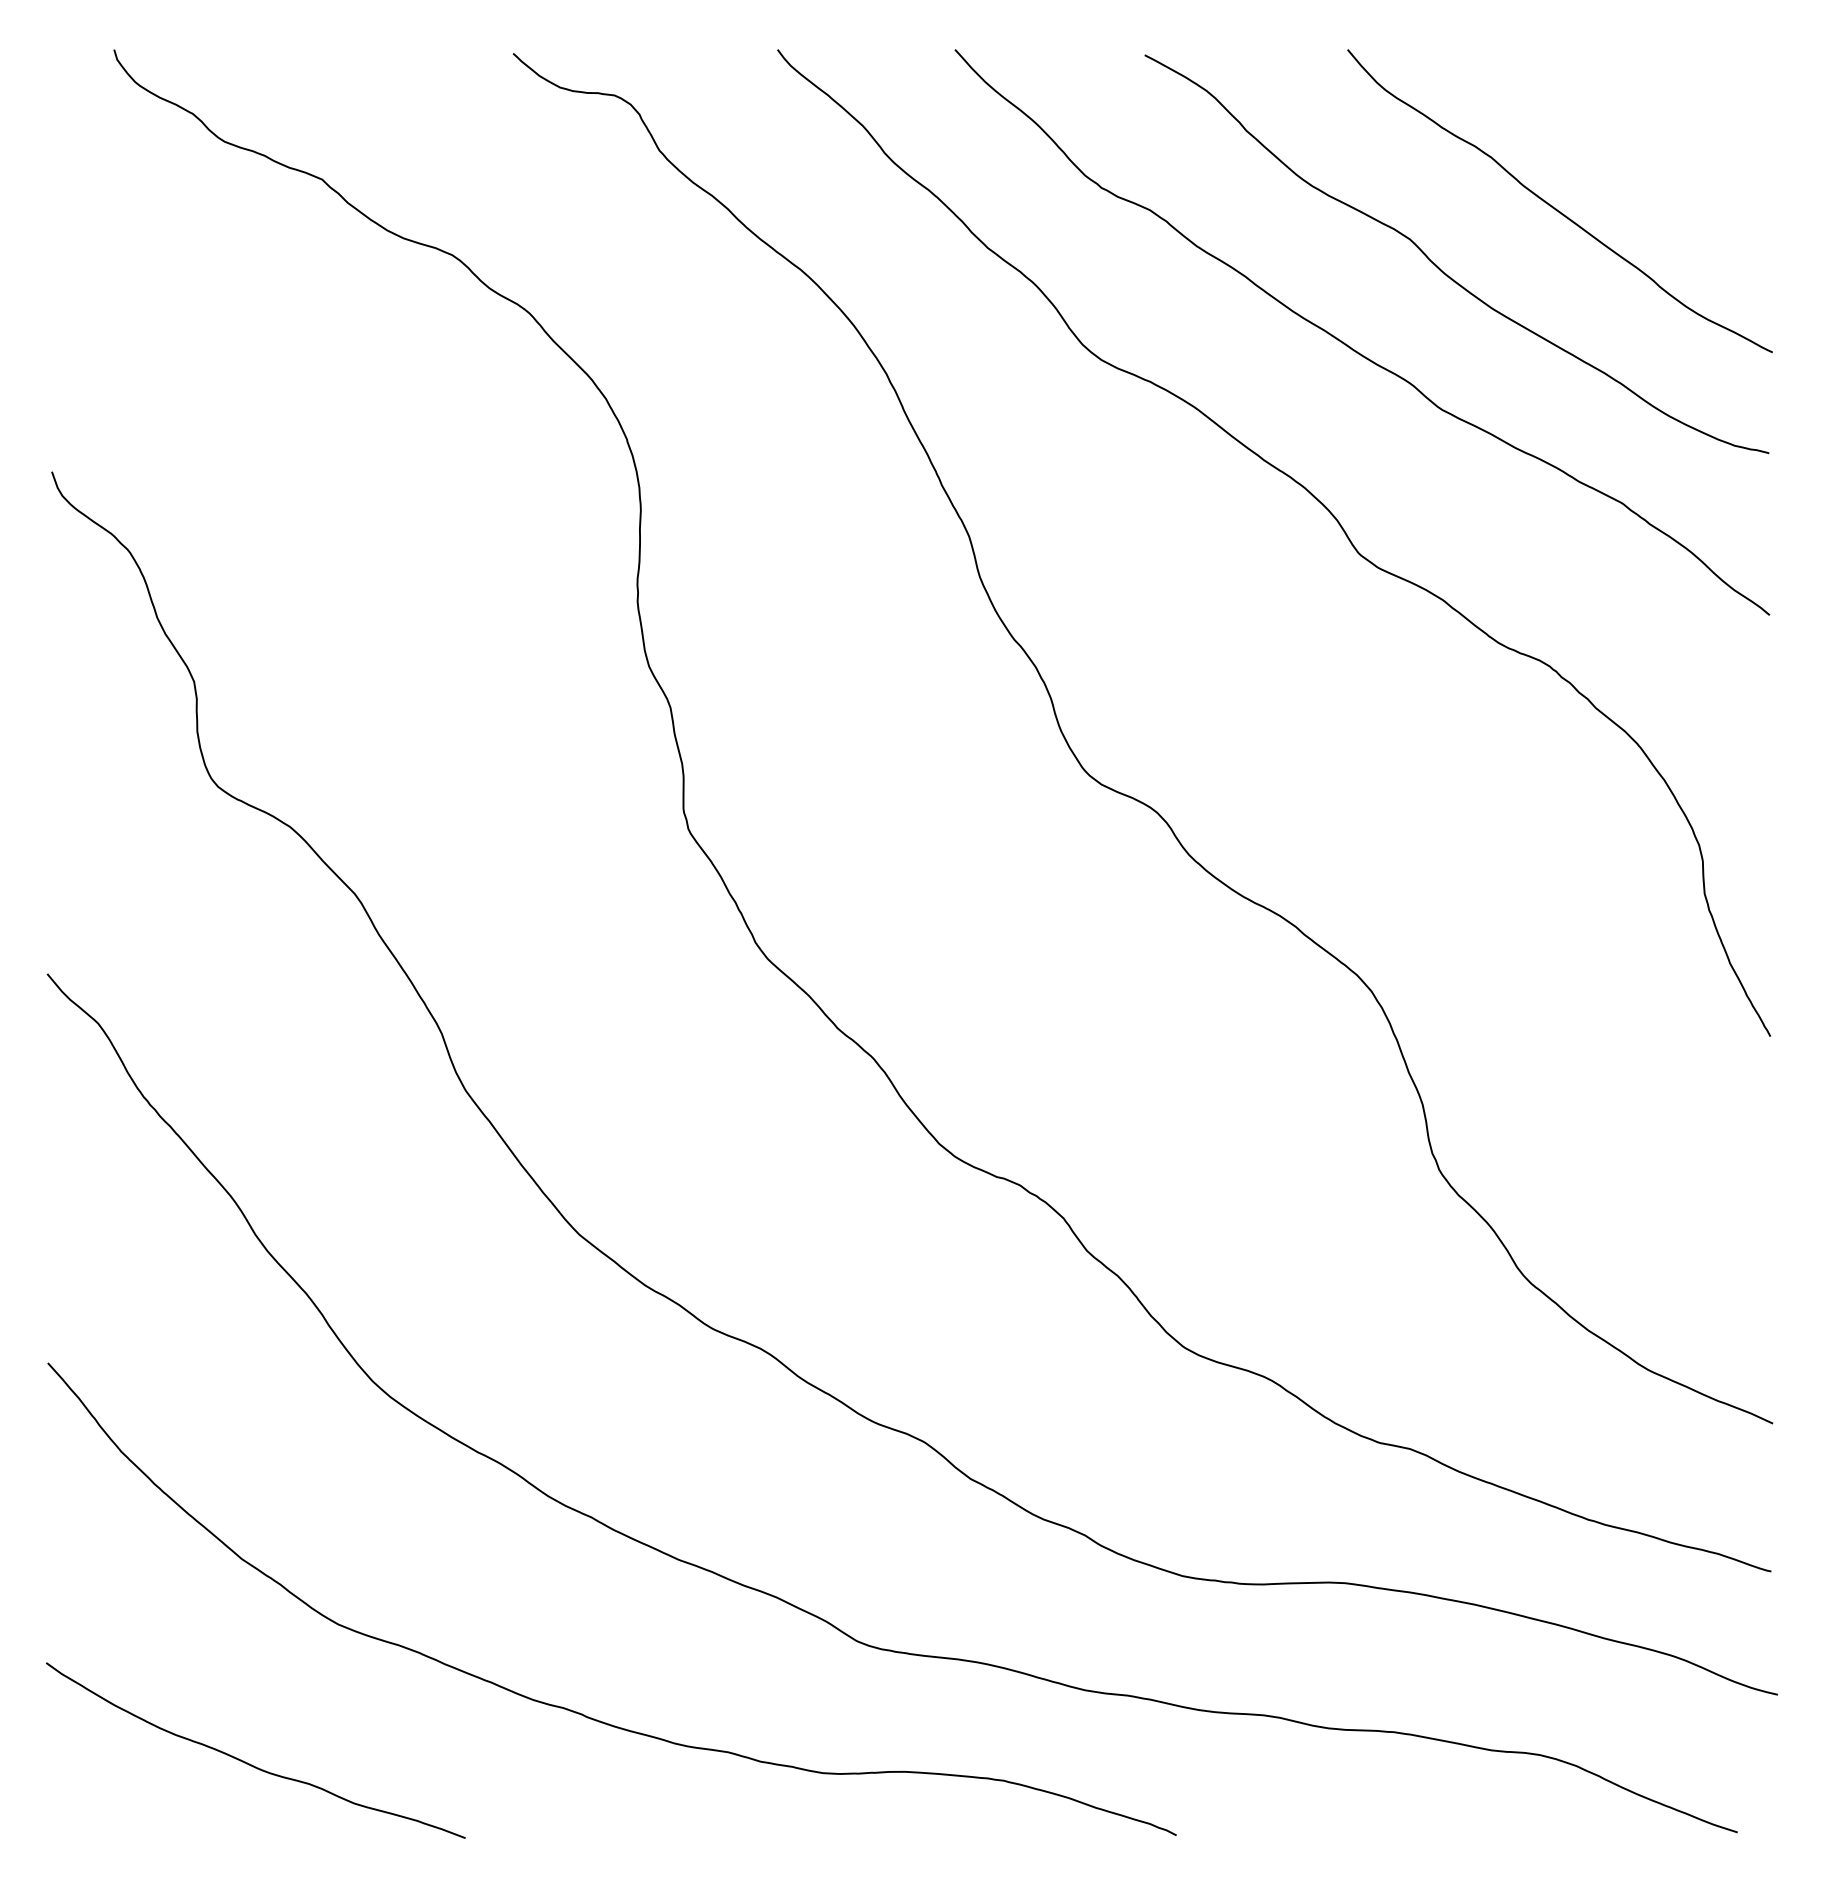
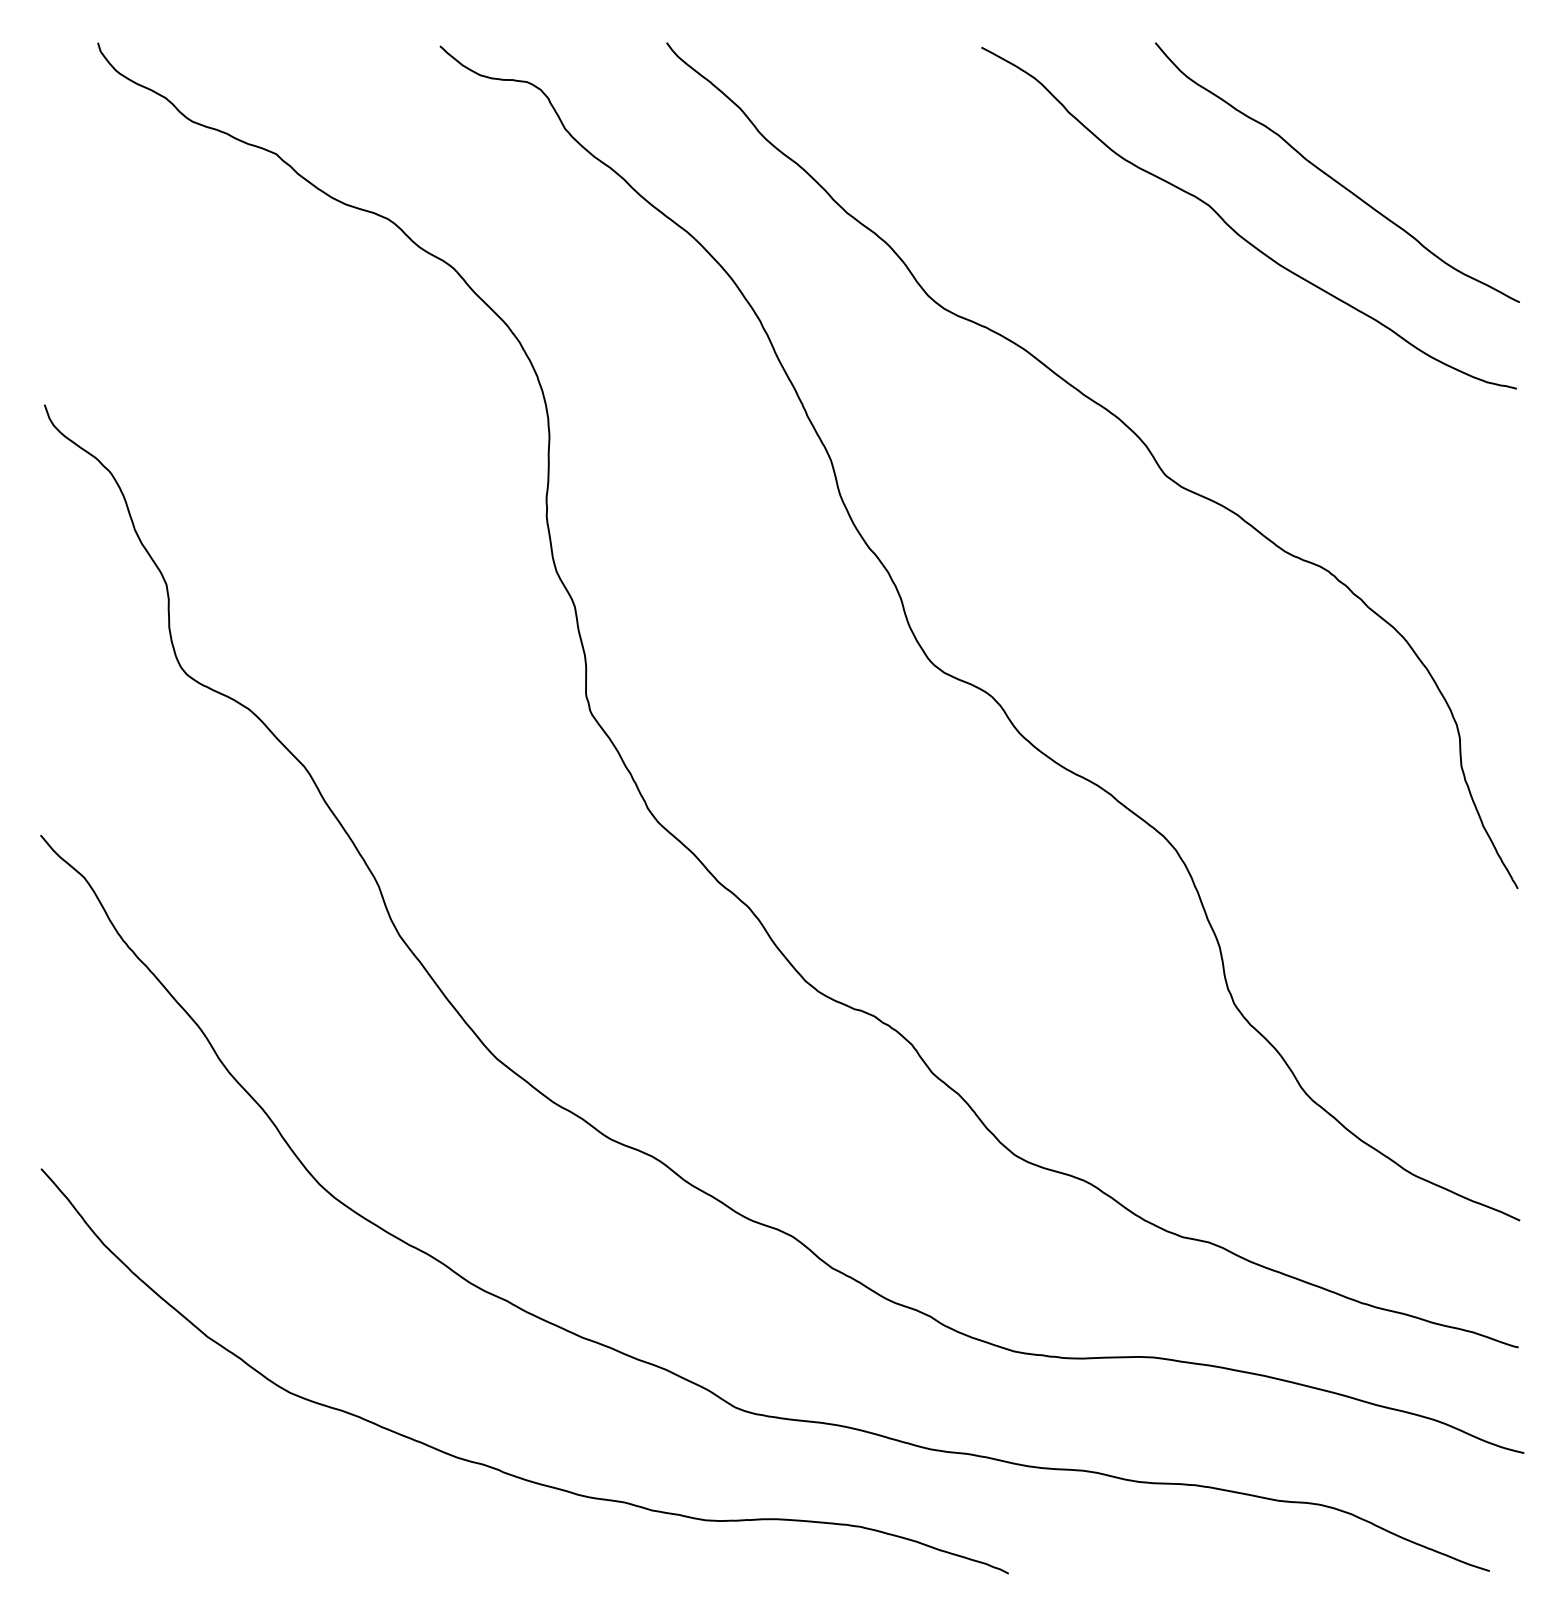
curve: (1353, 348) -> (1160, 298), removed
curve: (249, 1763) -> (213, 1512), removed

